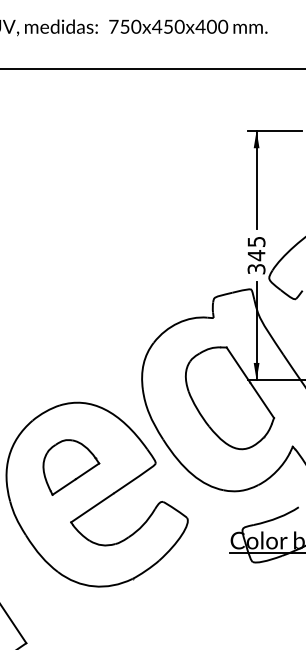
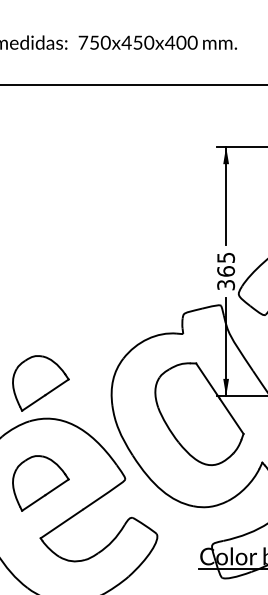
text: (256, 255) -> (226, 271), 345 -> 365
part: (71, 367) -> (41, 383), added

